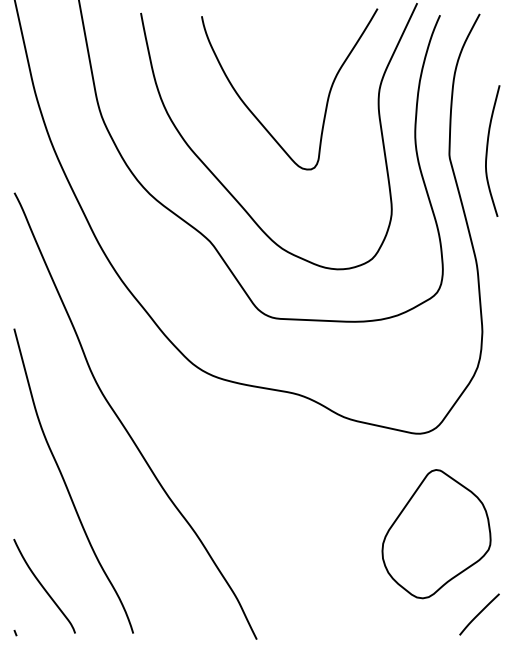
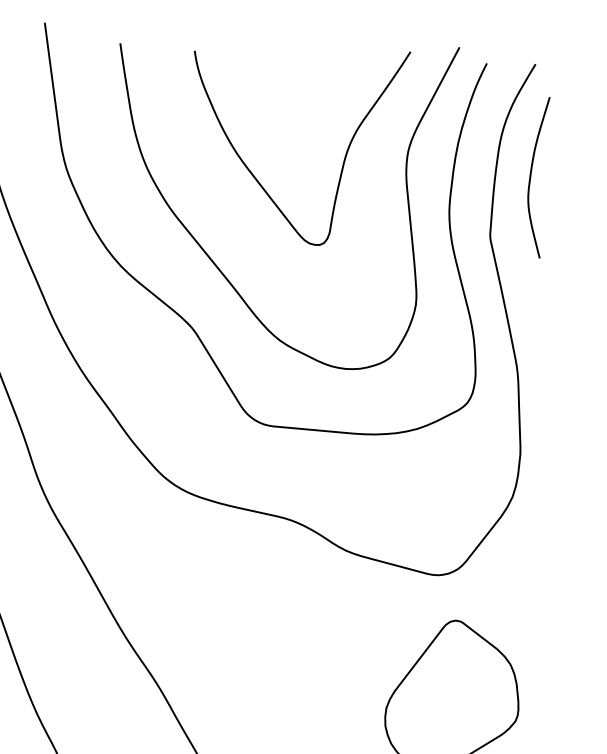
curve: (488, 147) -> (532, 172), moved

